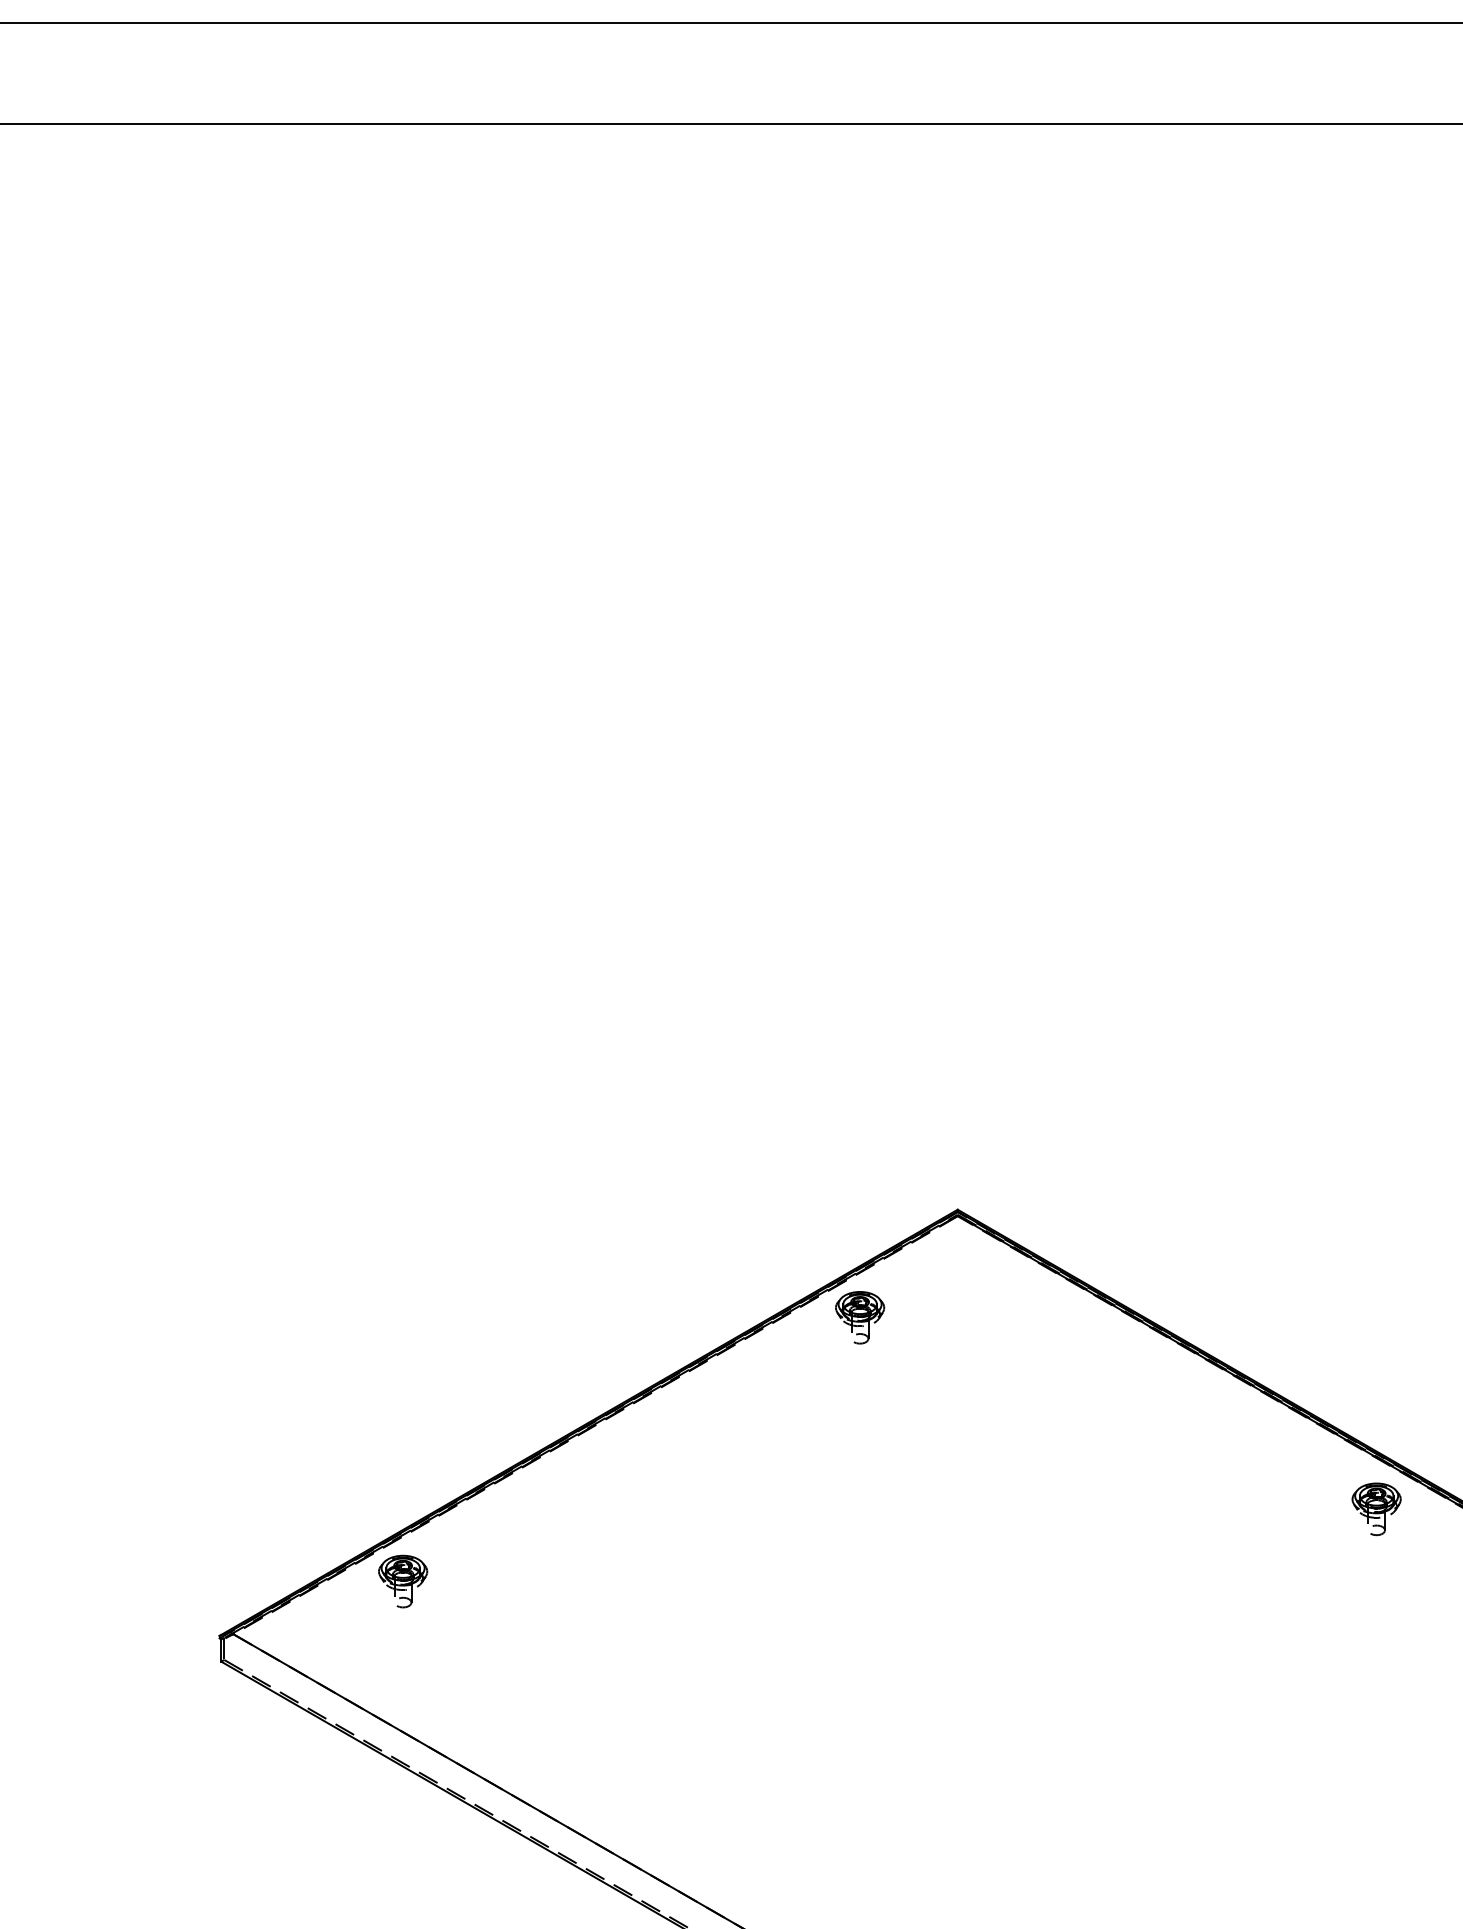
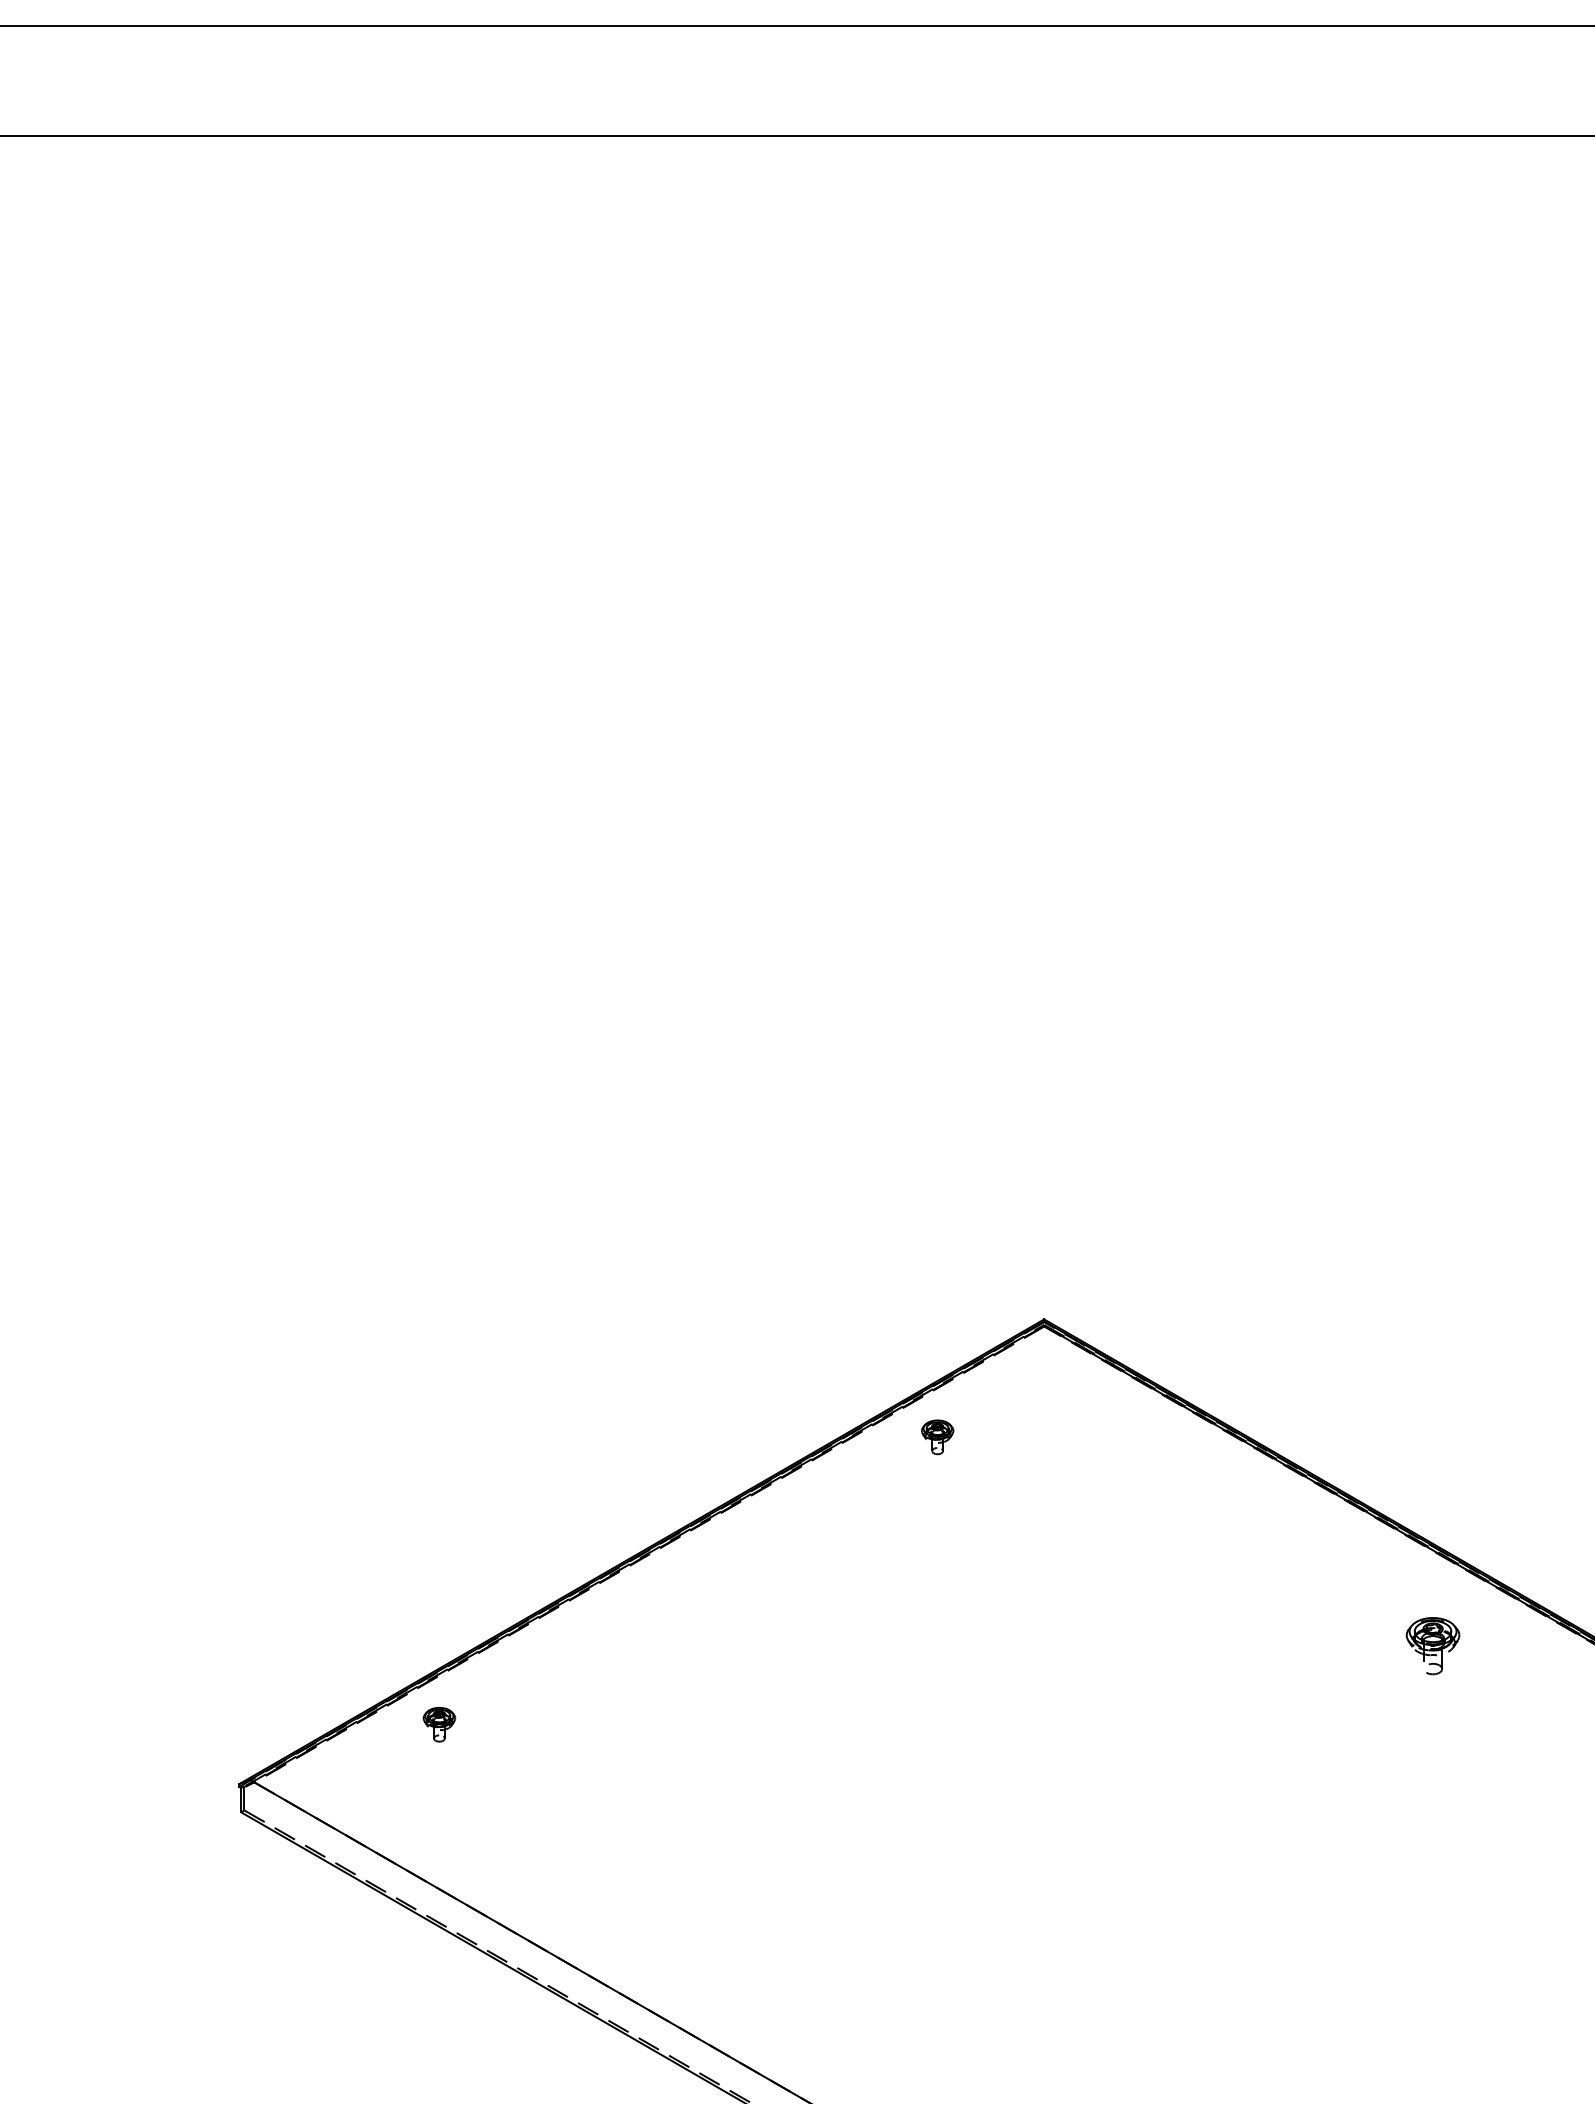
part: (859, 1318) -> (937, 1437), size x0.6
part: (1376, 1509) -> (1432, 1646), moved
part: (403, 1581) -> (439, 1724), size x0.6

